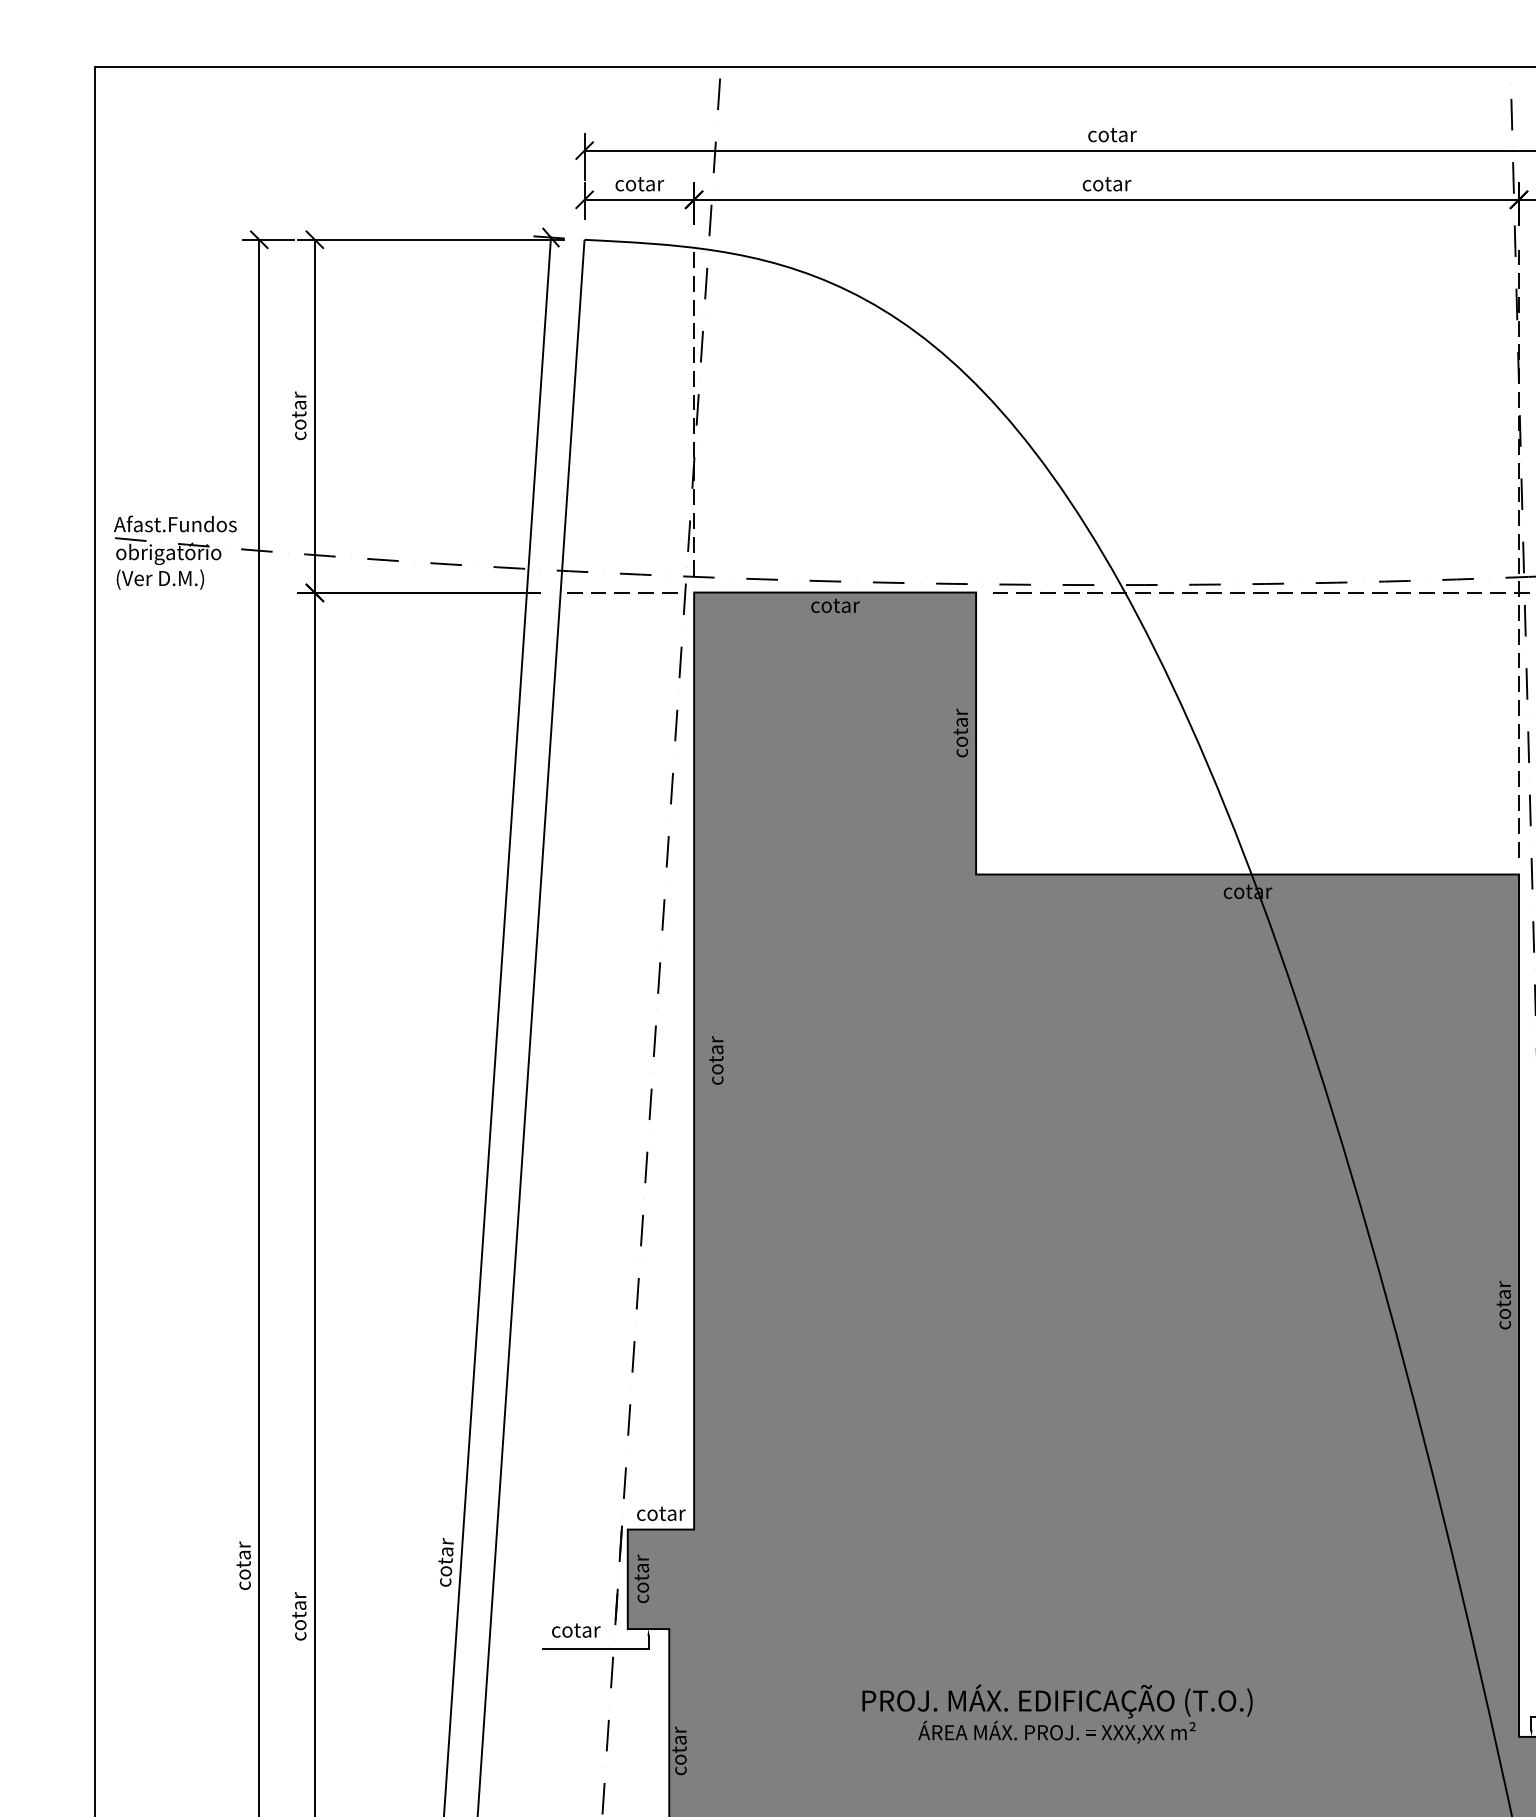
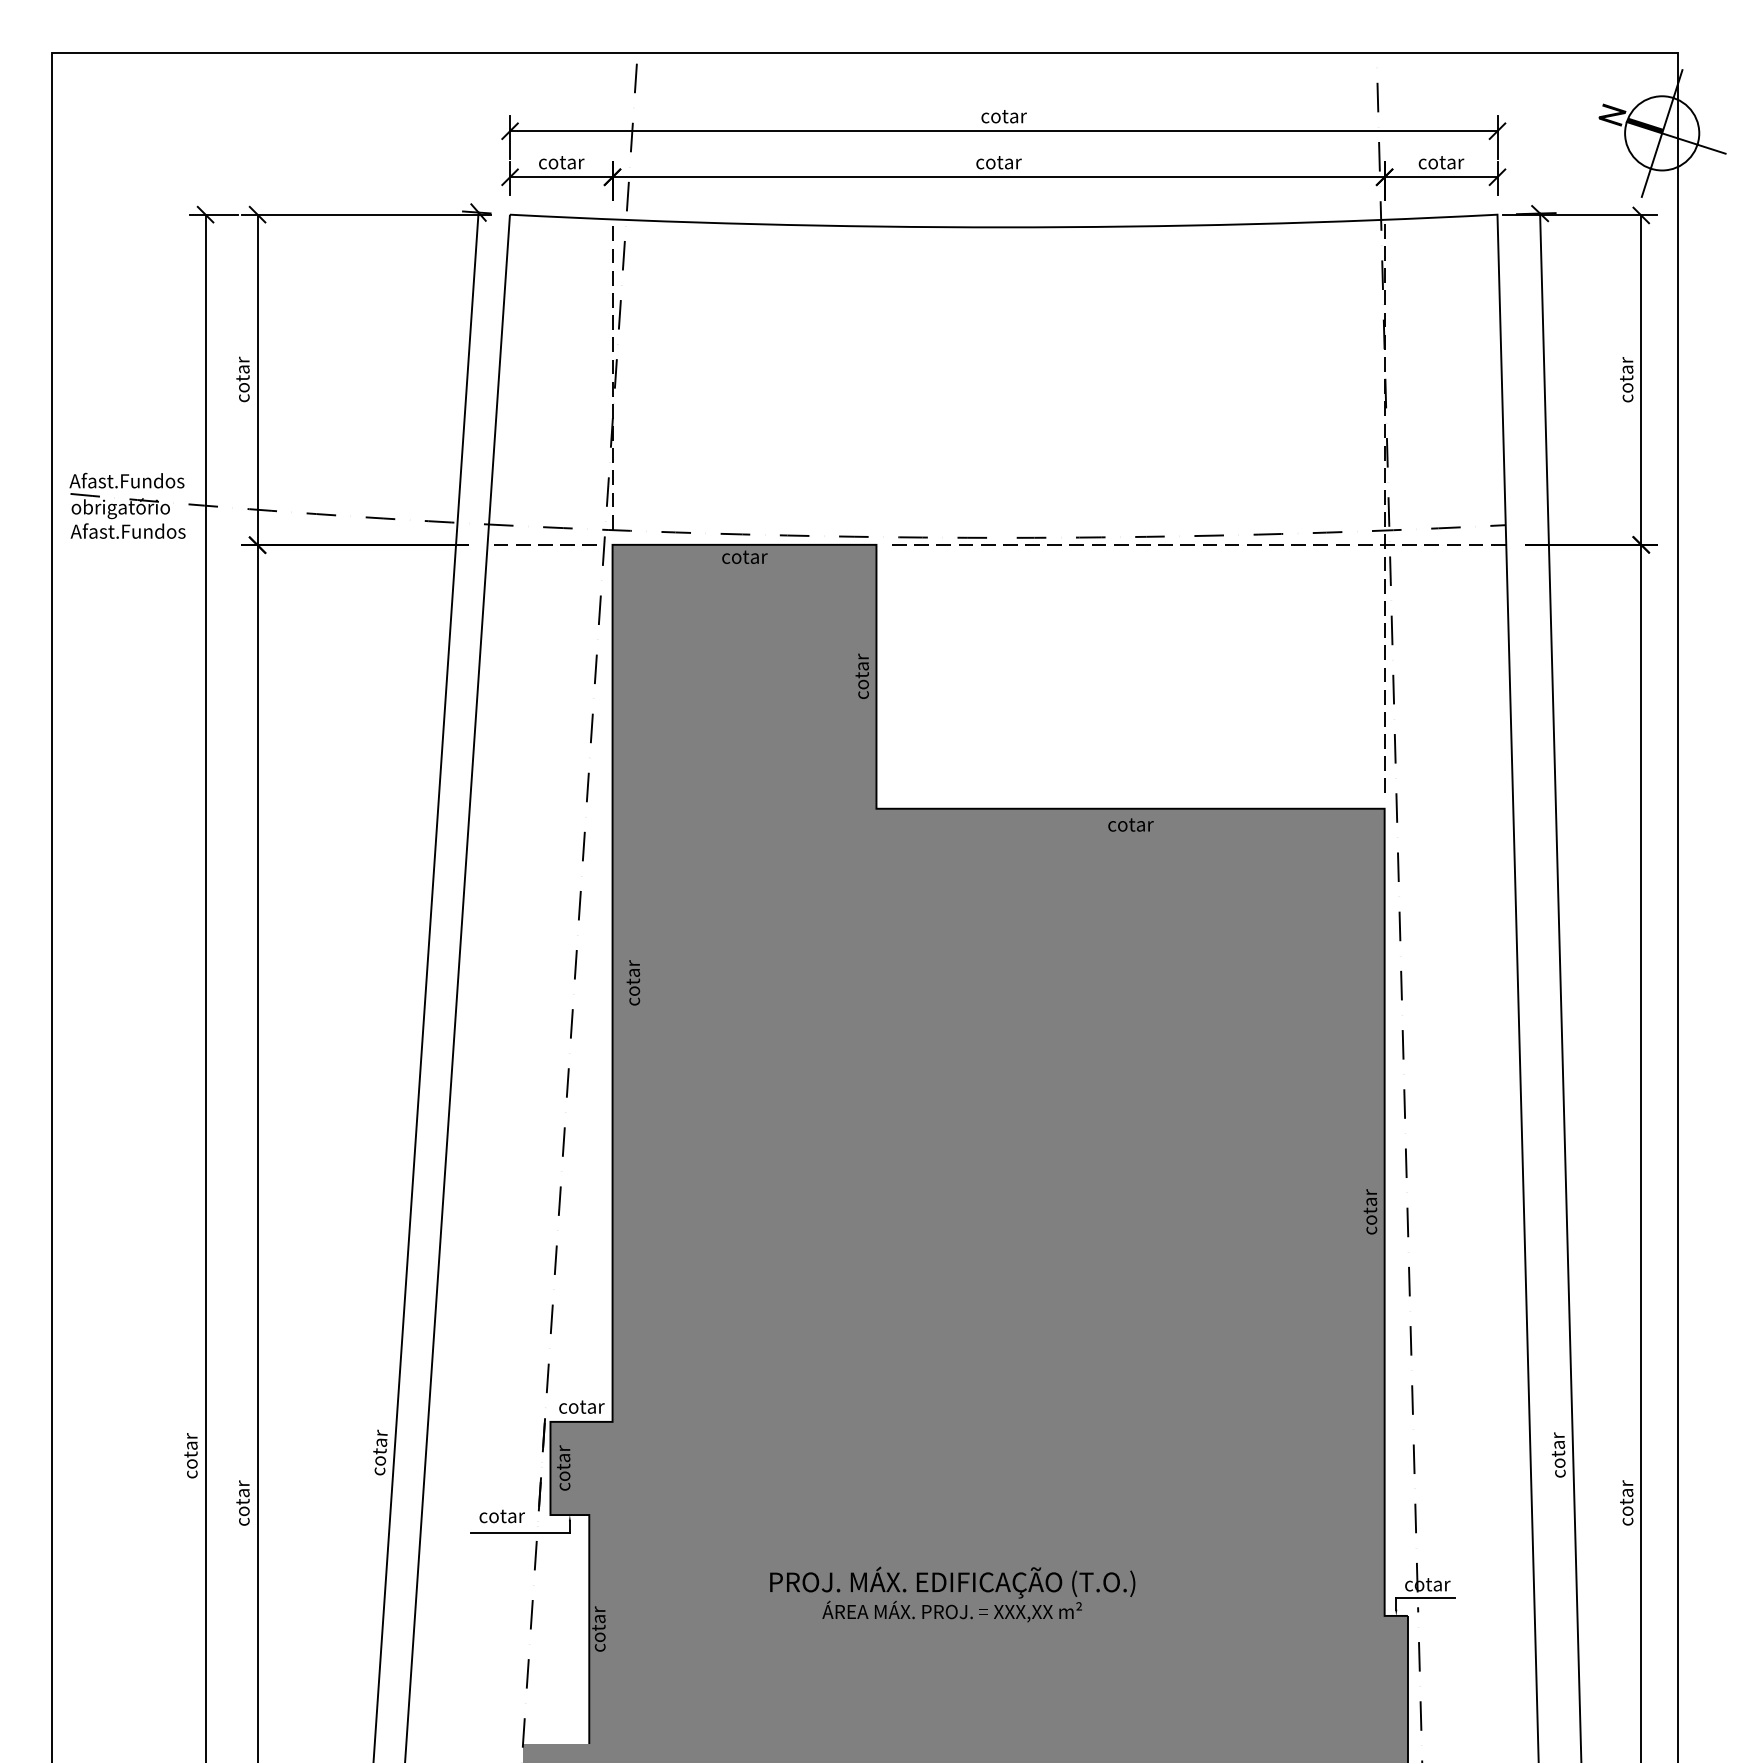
text: (175, 579) -> (127, 532), (Ver D.M.) -> Afast.Fundos

